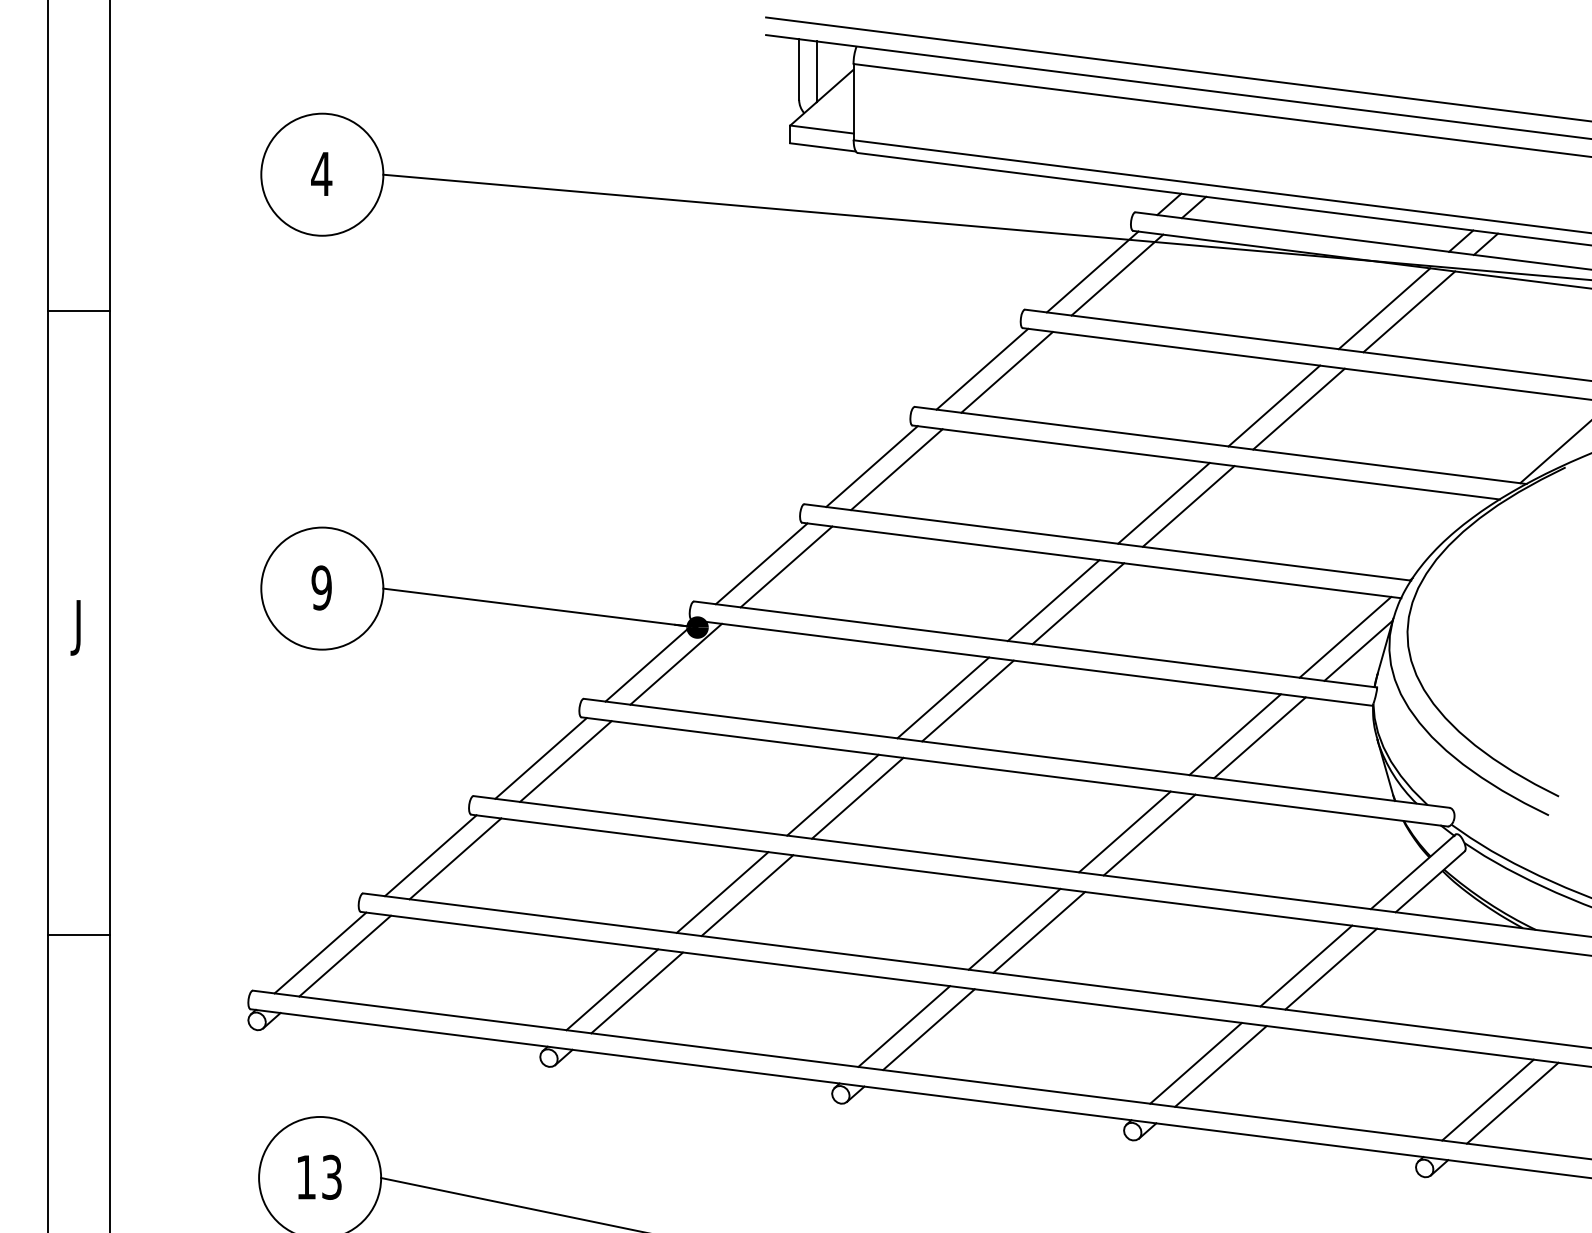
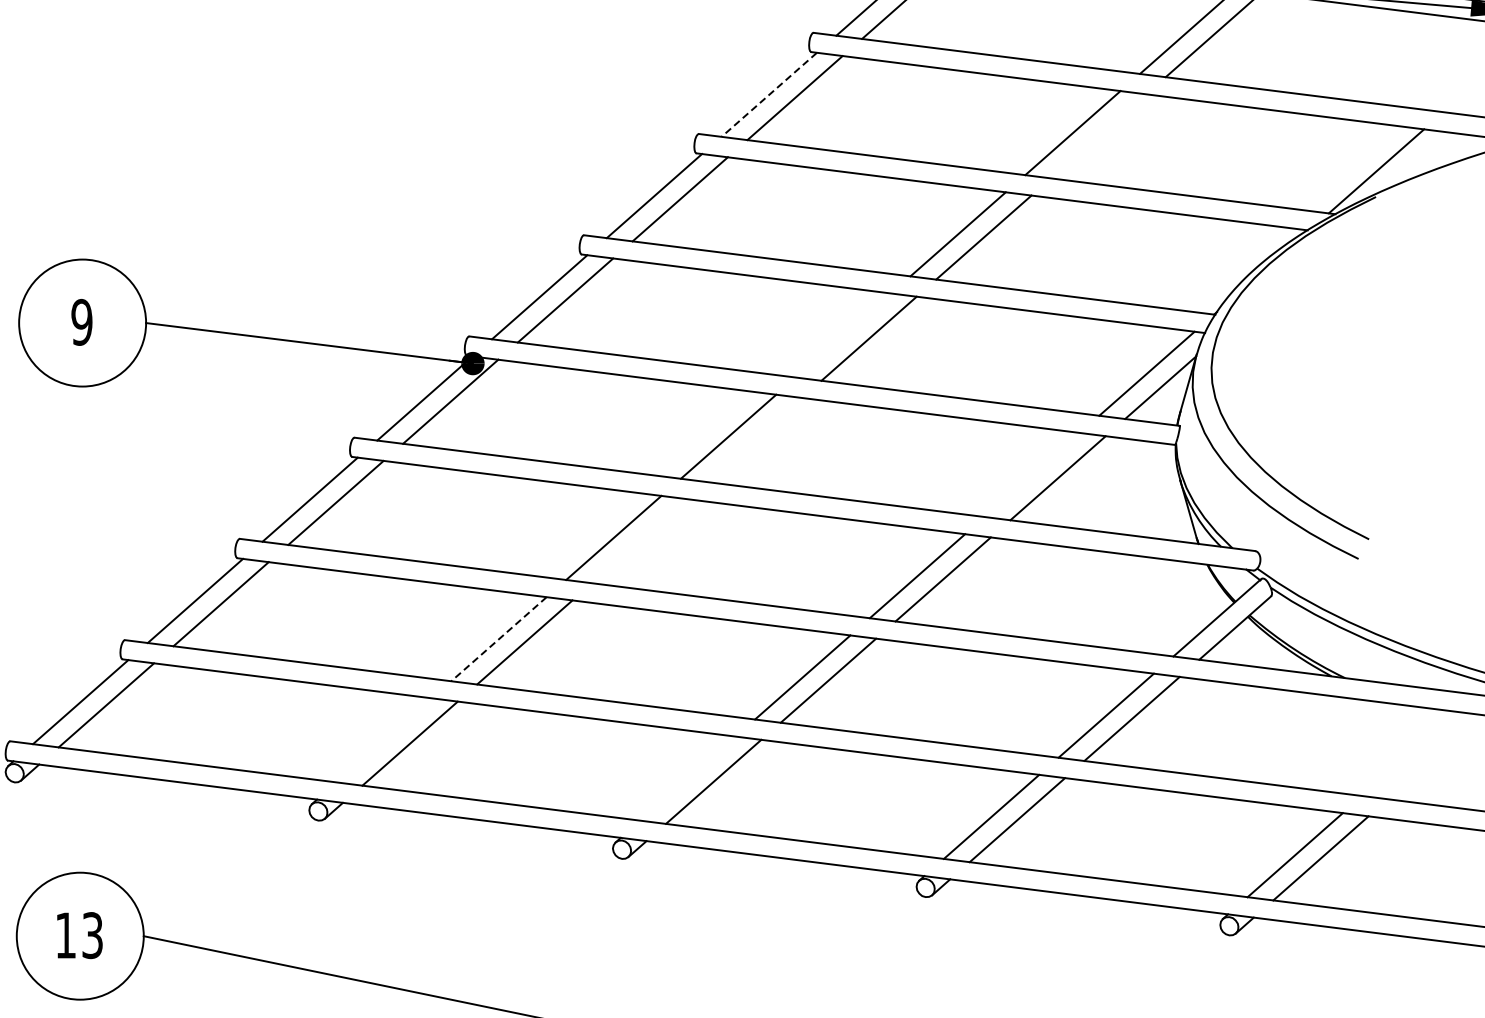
line: (982, 369) -> (769, 95), solid -> dashed
line: (1298, 408) -> (1098, 135), removed
line: (1053, 600) -> (843, 335), removed
line: (967, 700) -> (753, 439), removed
line: (1234, 734) -> (1031, 474), removed
line: (857, 797) -> (639, 540), removed
line: (722, 892) -> (498, 639), solid -> dashed
line: (612, 989) -> (384, 740), removed
line: (904, 1026) -> (688, 778), removed

